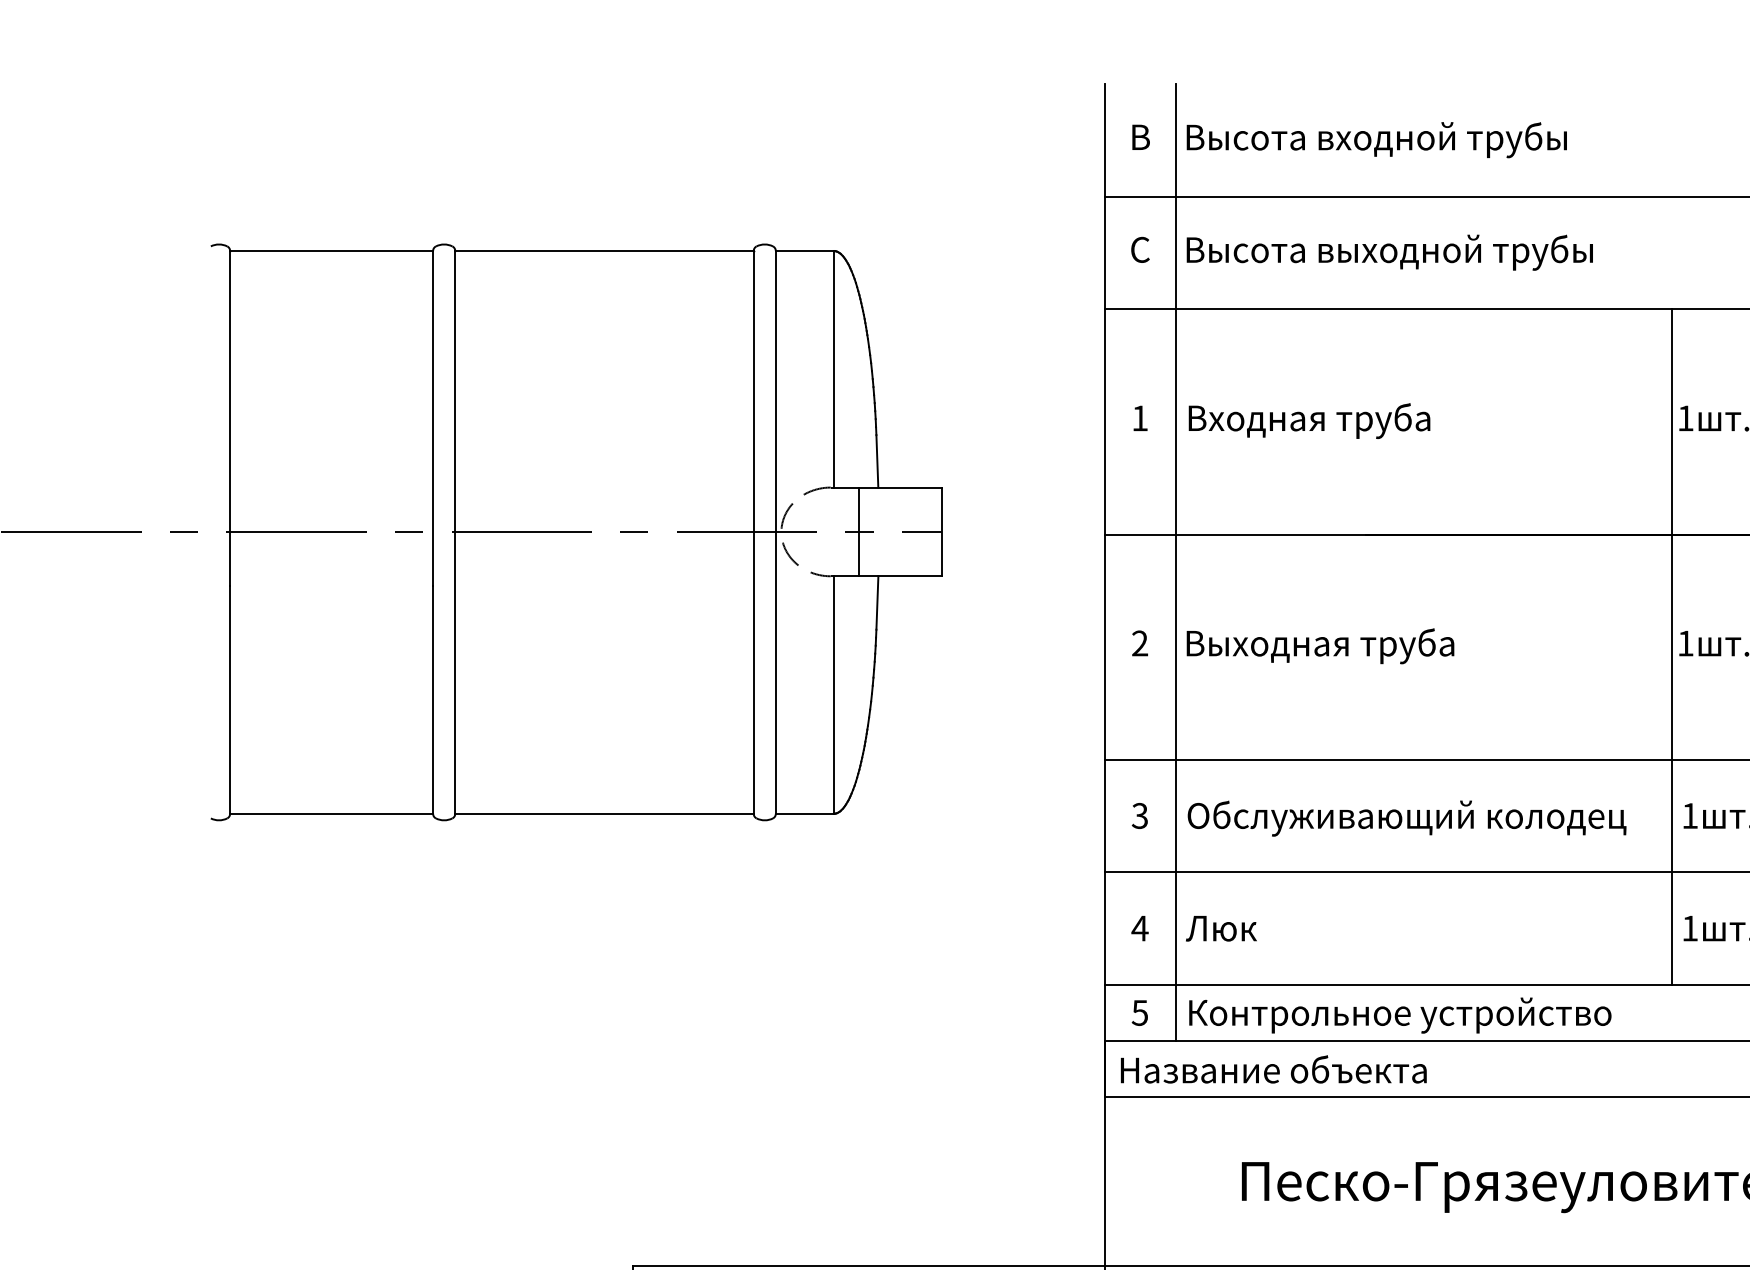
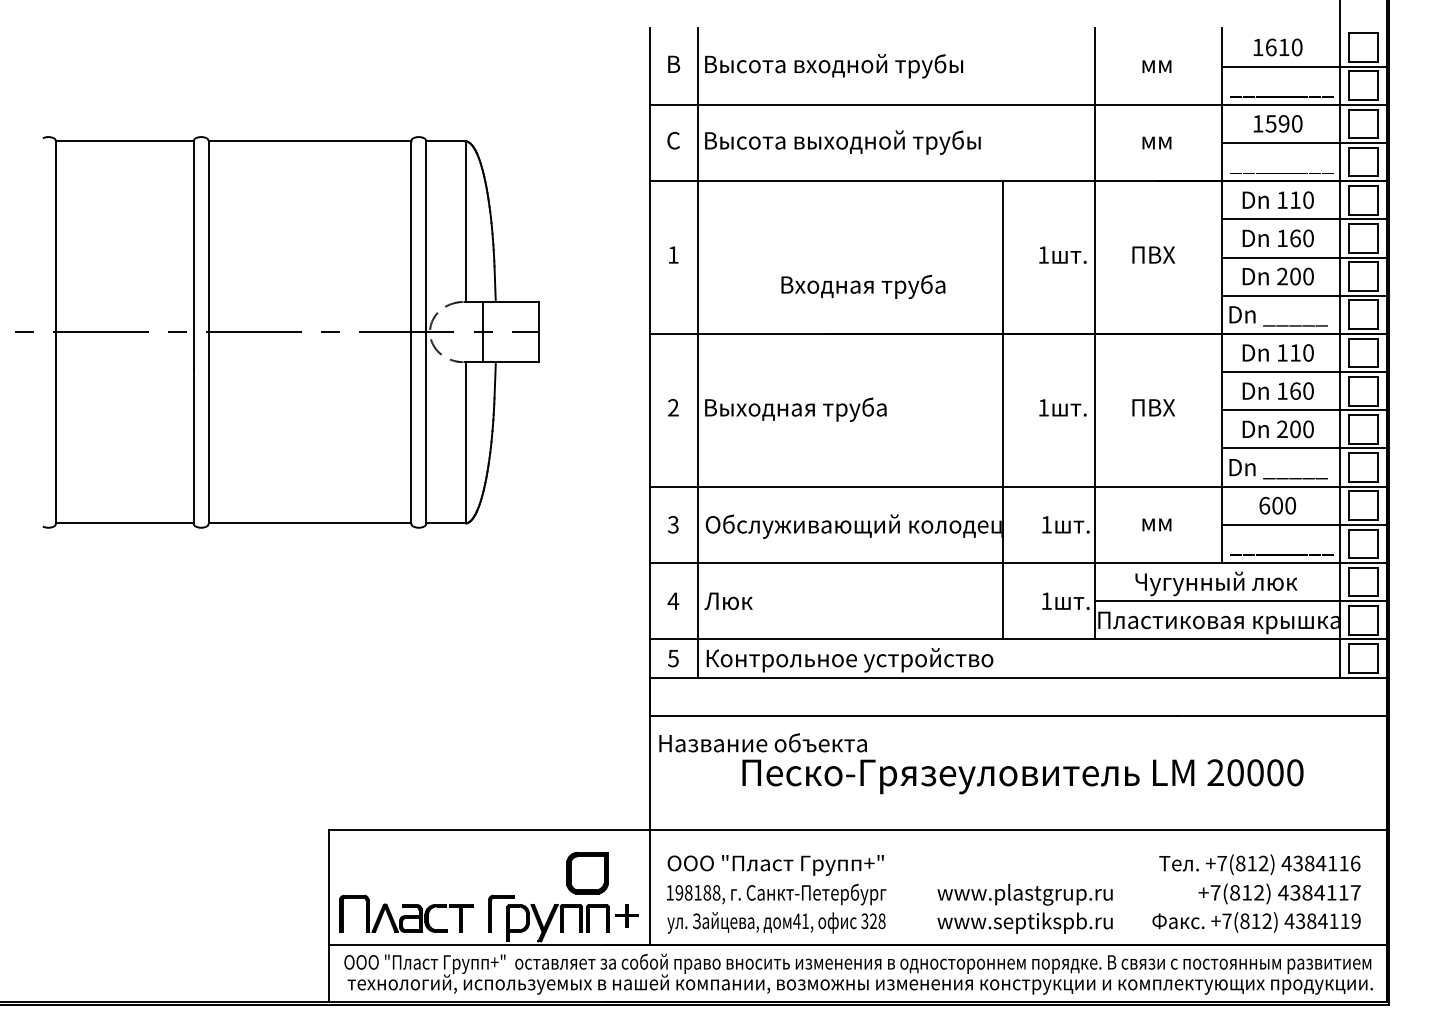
text: (1309, 420) -> (863, 286), moved
line: (1672, 647) -> (1003, 410), moved
text: (1272, 1068) -> (762, 742), moved

